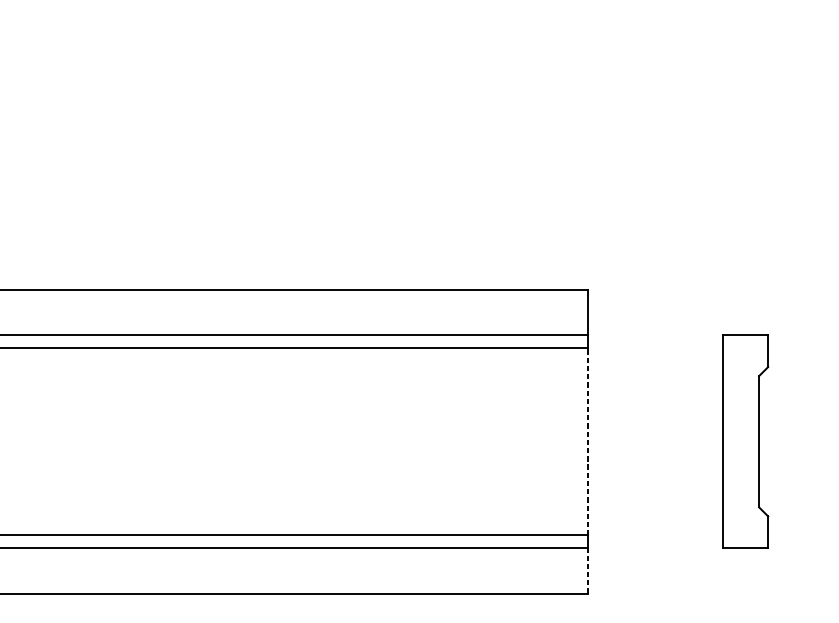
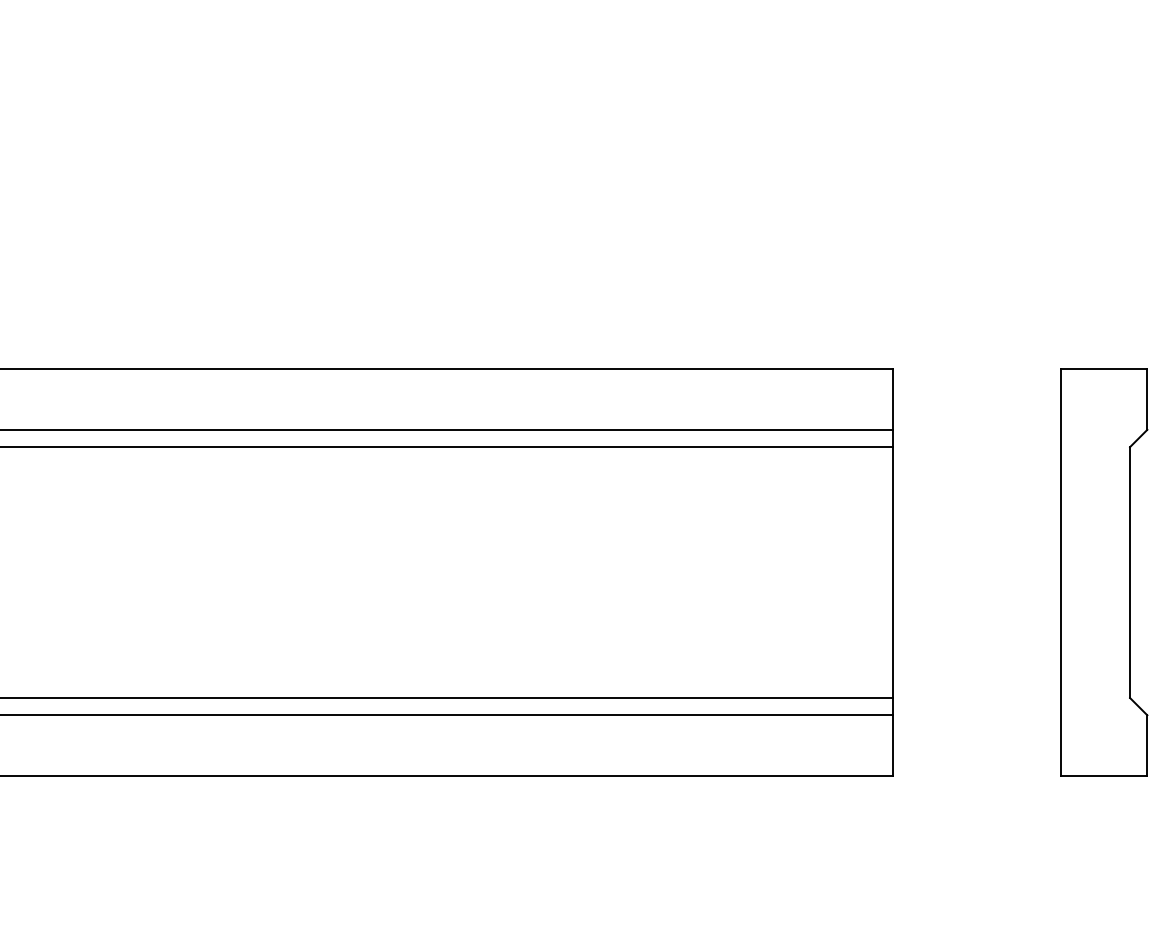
line: (587, 441) -> (892, 572), dashed -> solid
part: (745, 441) -> (1104, 572), size x1.43
line: (587, 570) -> (892, 745), dashed -> solid

